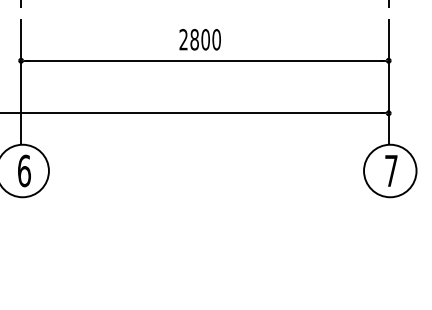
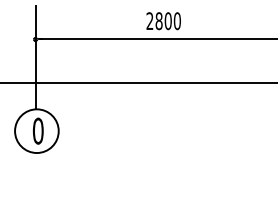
text: (199, 39) -> (163, 20), moved
text: (23, 170) -> (37, 130), 6 -> 0

